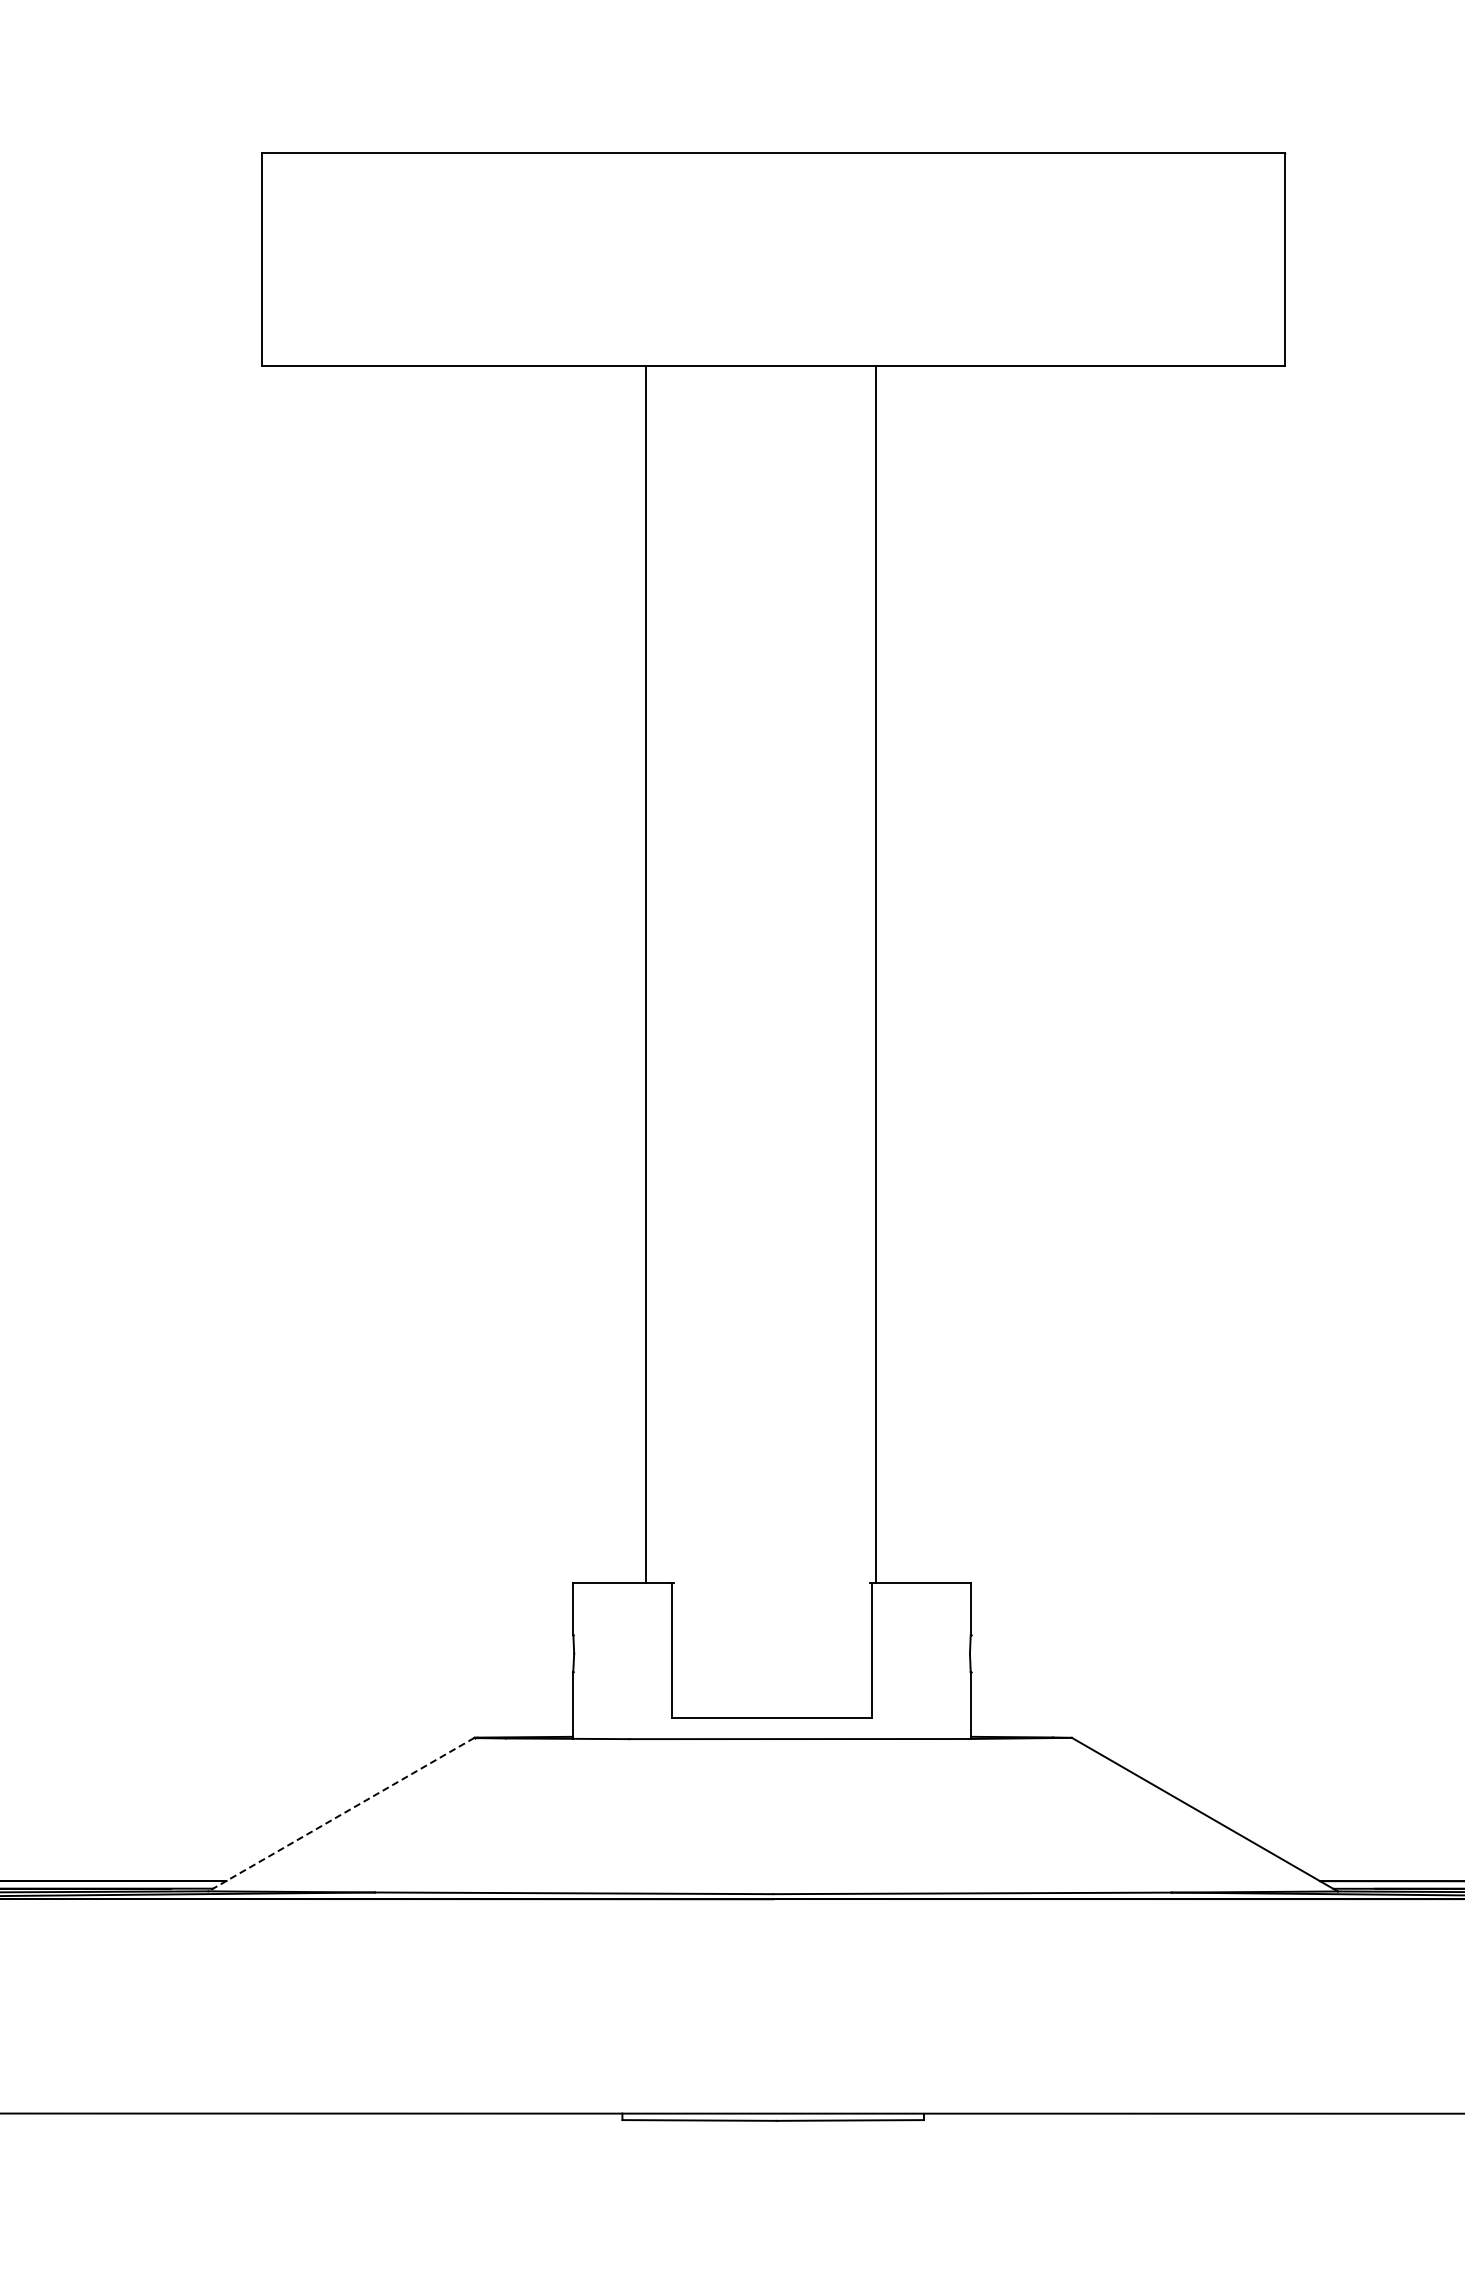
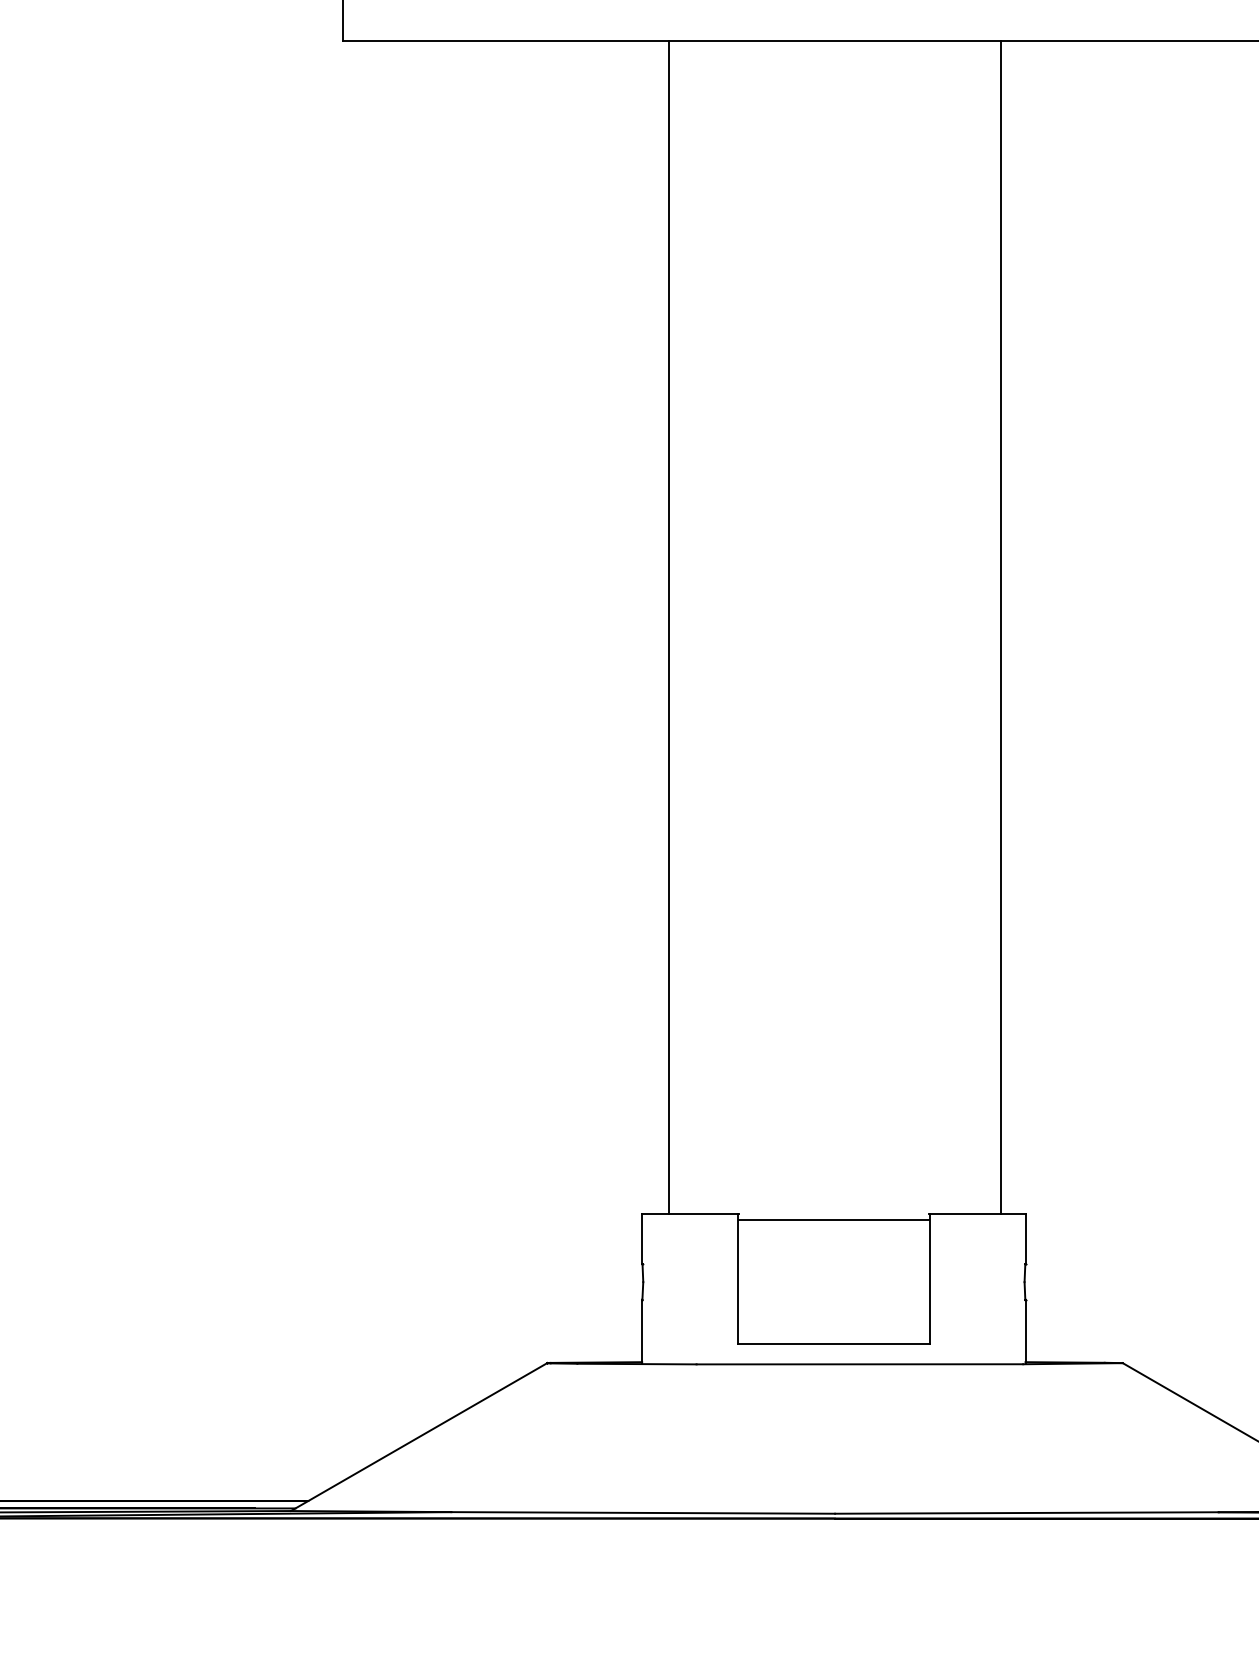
line: (645, 973) -> (668, 626), moved
line: (875, 973) -> (1001, 626), moved
line: (771, 1589) -> (833, 1220), added
line: (341, 1814) -> (419, 1436), dashed -> solid

